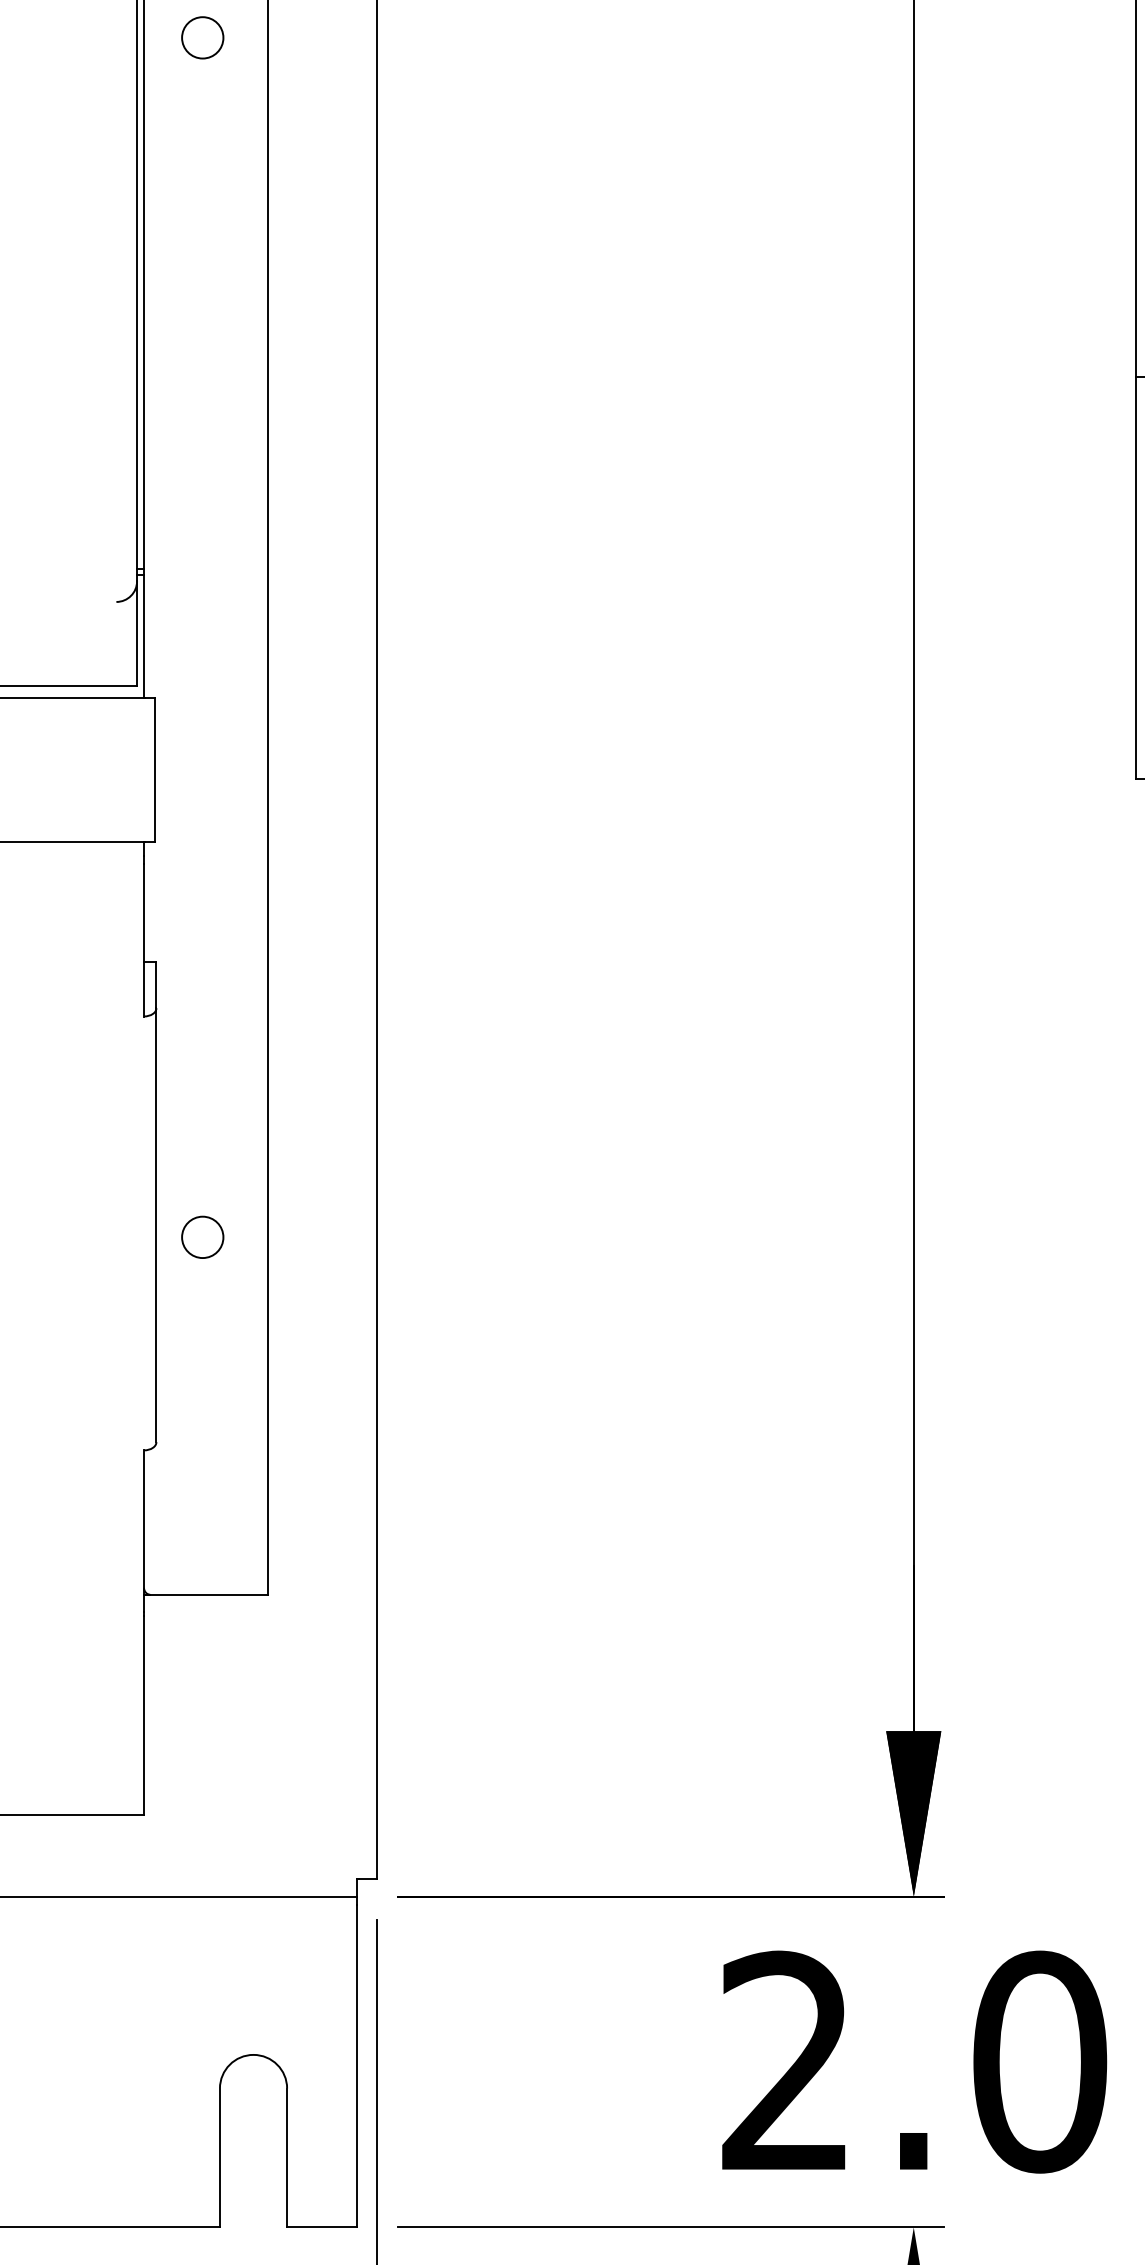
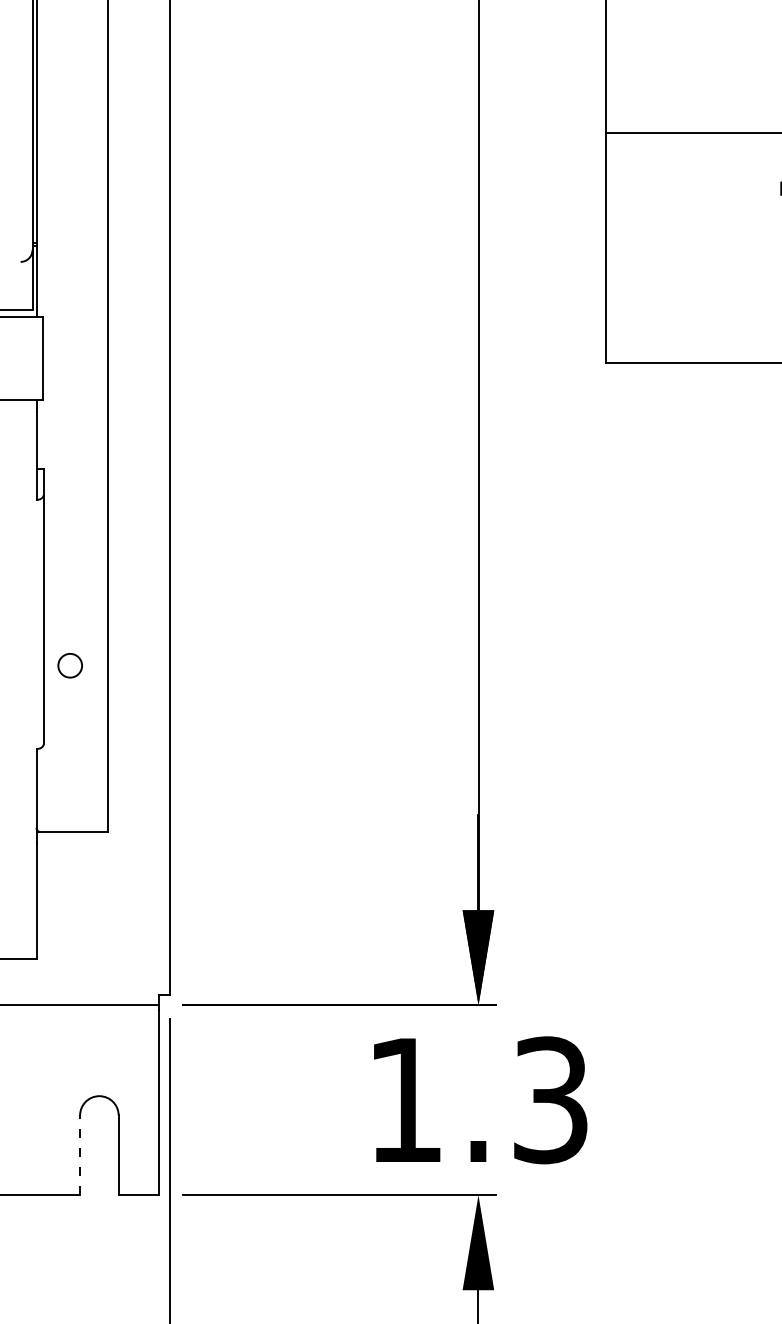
circle: (201, 1236) -> (69, 665), moved
text: (913, 2062) -> (478, 1100), 2.0 -> 1.3
line: (220, 2158) -> (80, 1155), solid -> dashed

